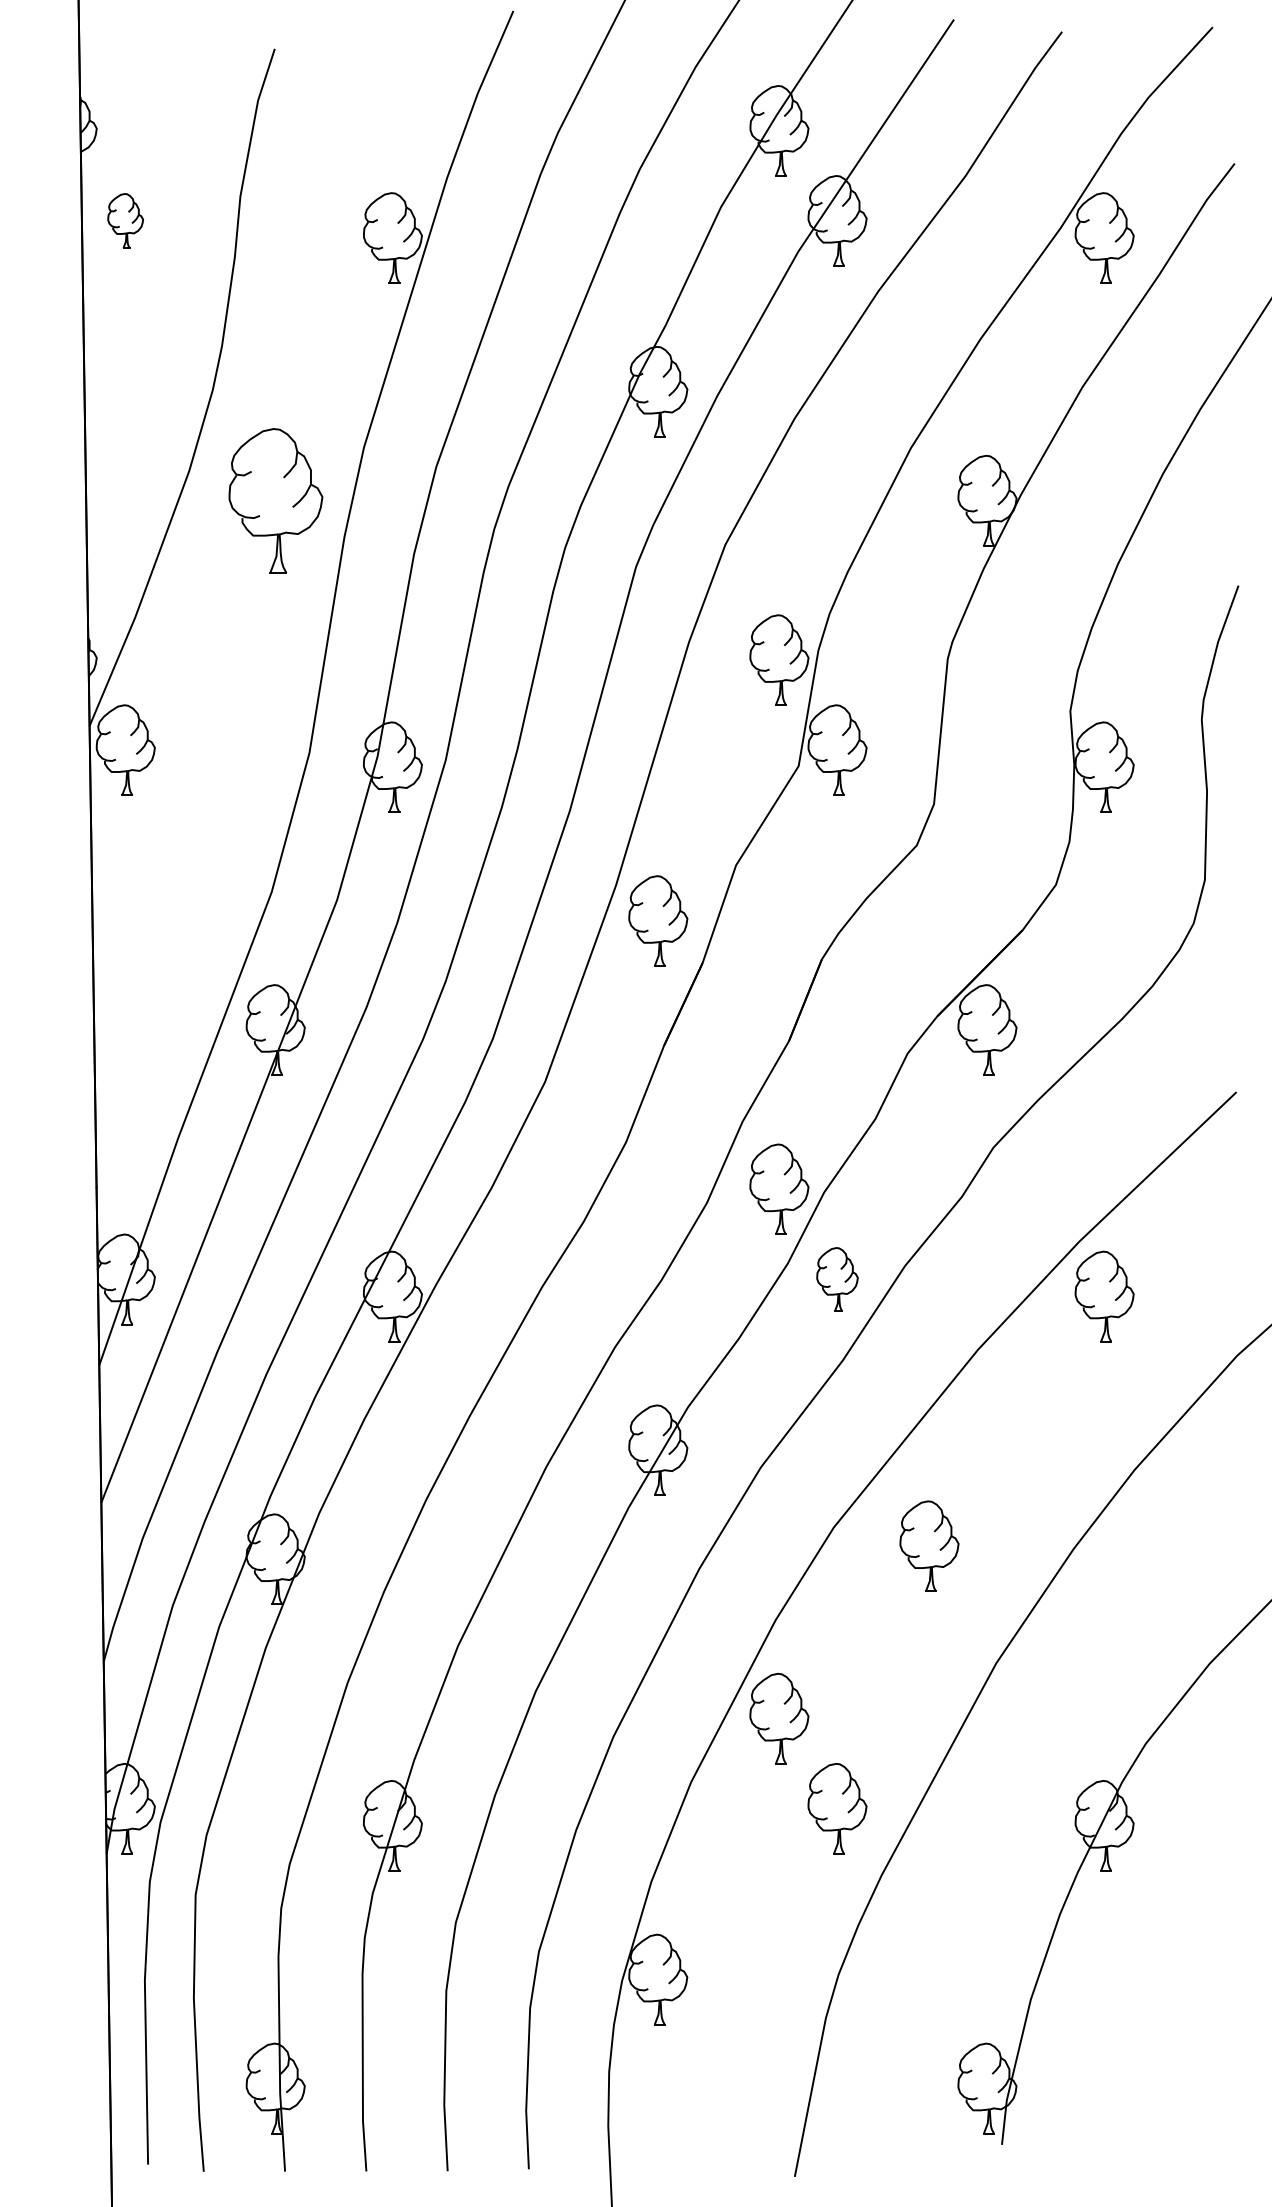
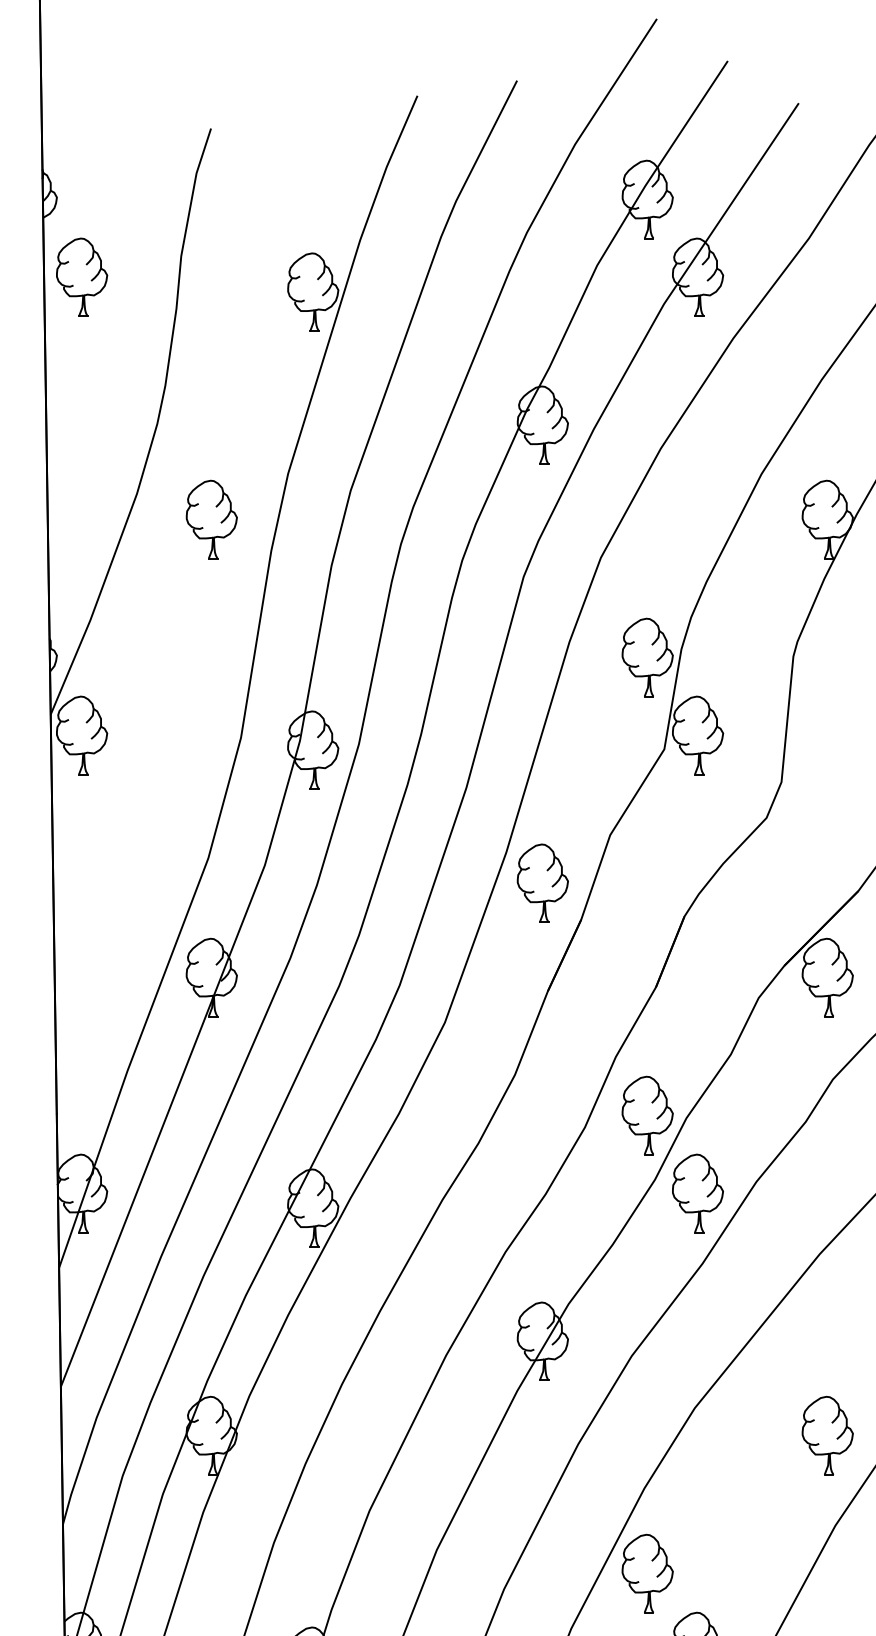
part: (125, 220) -> (81, 277), size x1.67
part: (275, 500) -> (211, 519), size x0.62
part: (837, 1279) -> (697, 1193), size x1.43
part: (929, 1545) -> (827, 1435), moved

